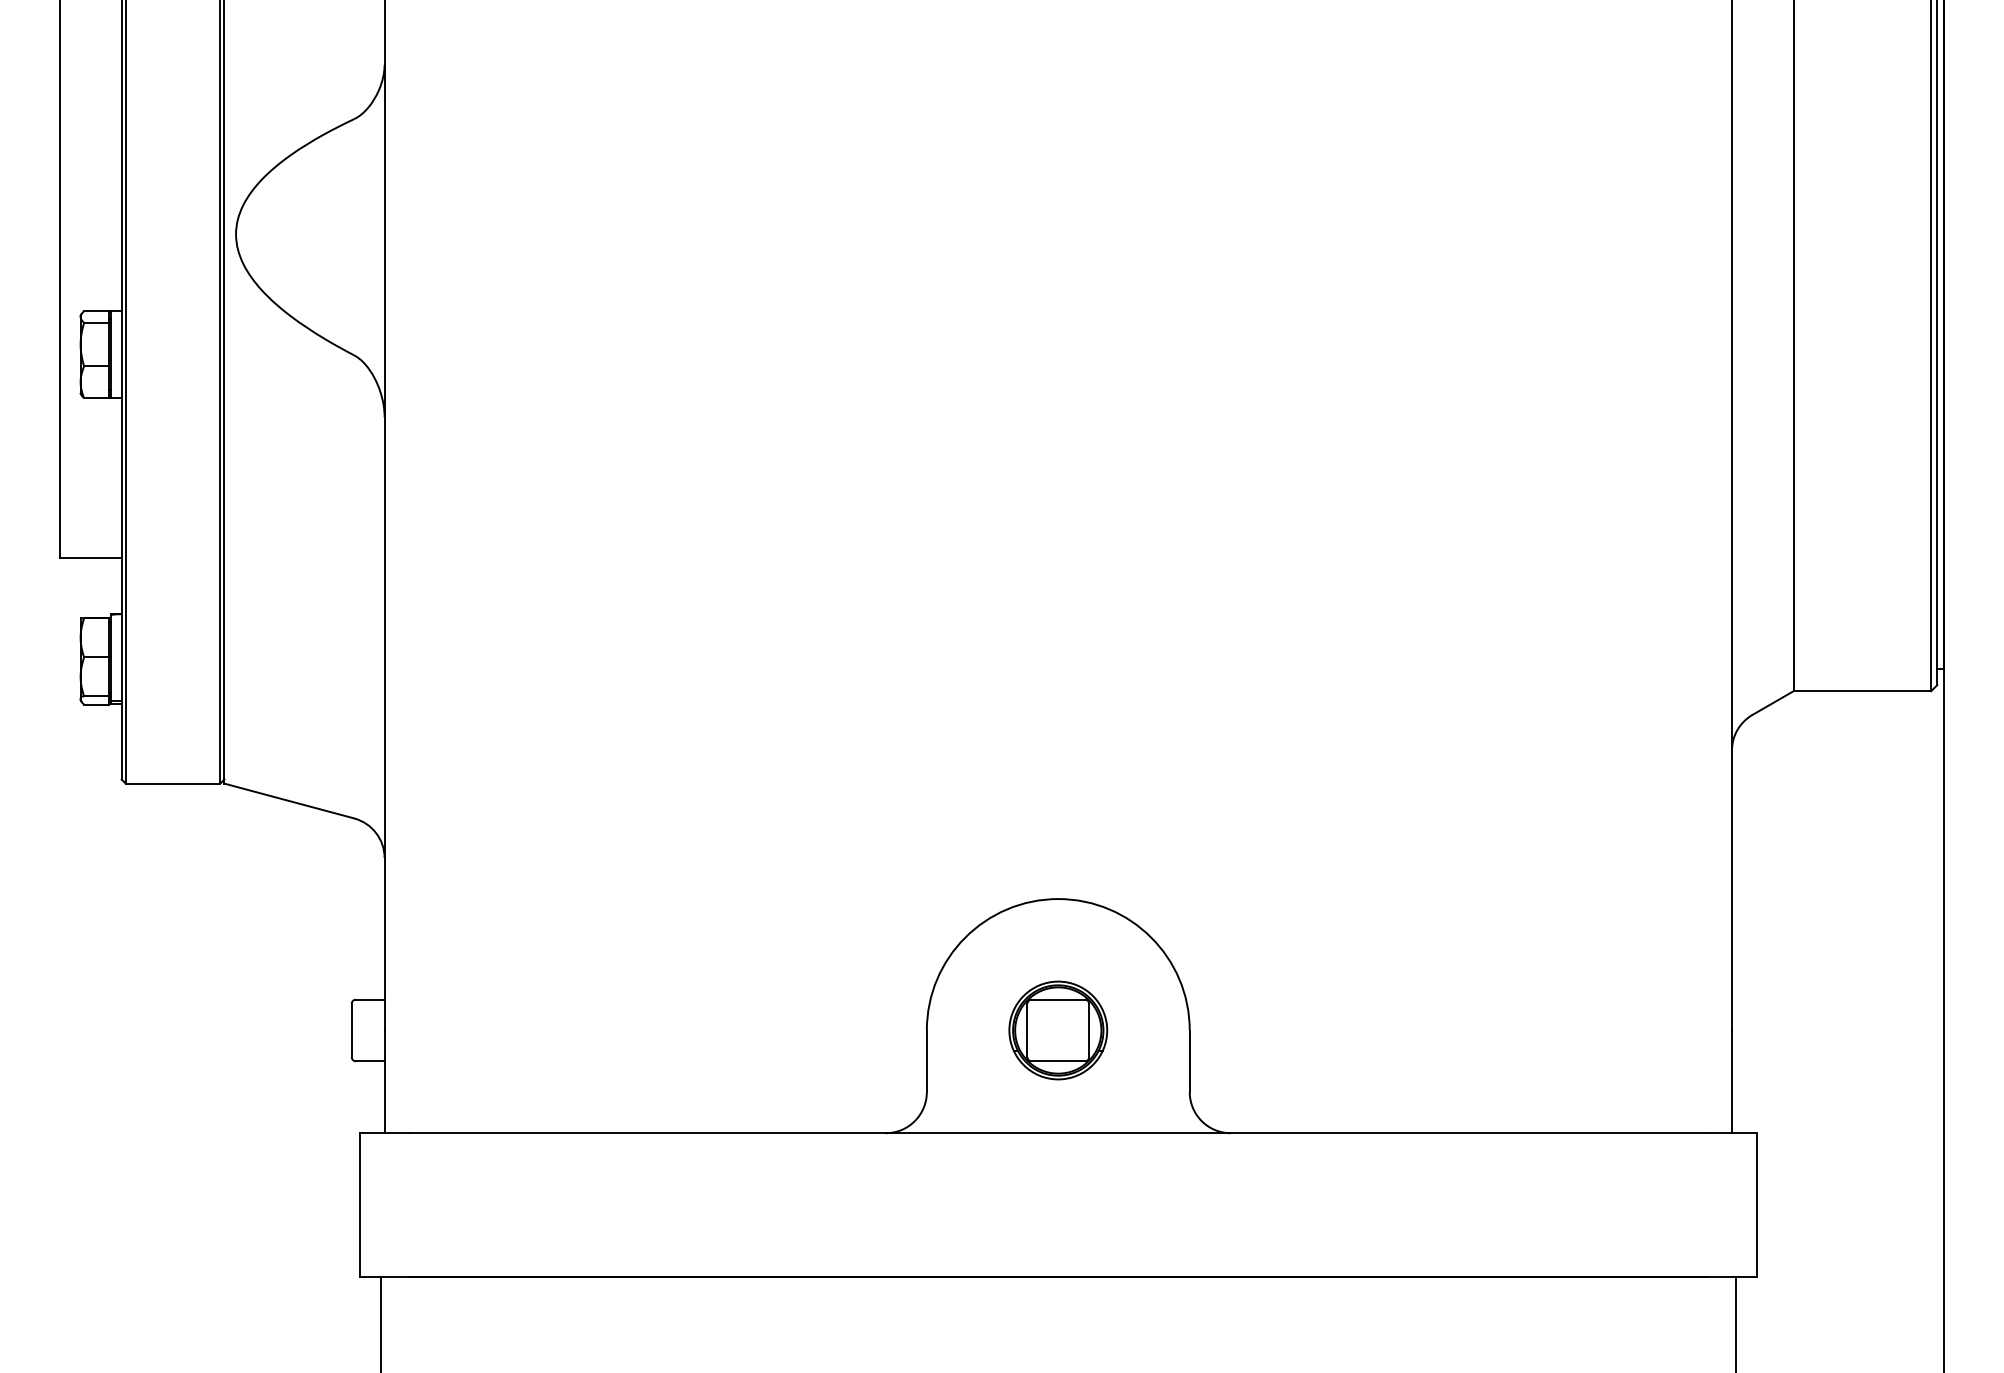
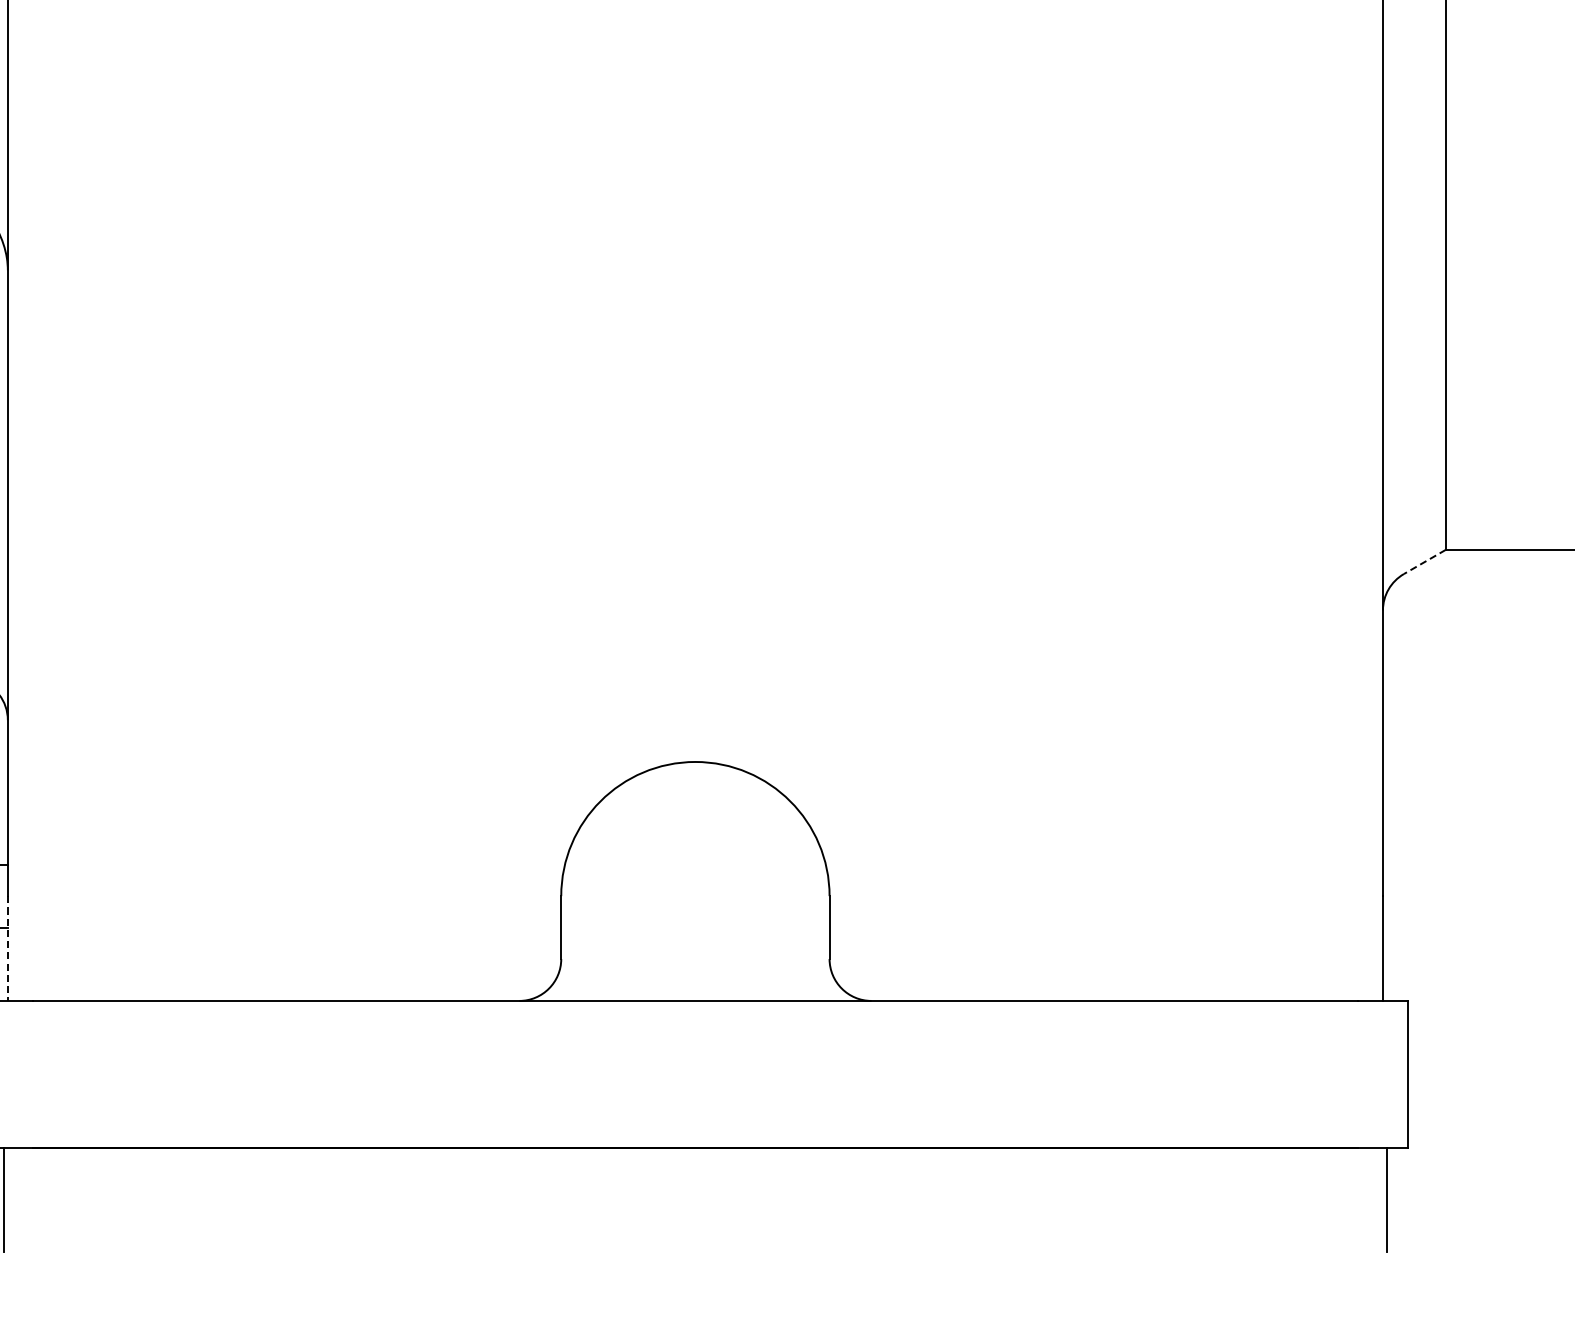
line: (1773, 703) -> (1425, 562), solid -> dashed
part: (1058, 1030) -> (695, 896), removed
line: (384, 1082) -> (7, 949), solid -> dashed

